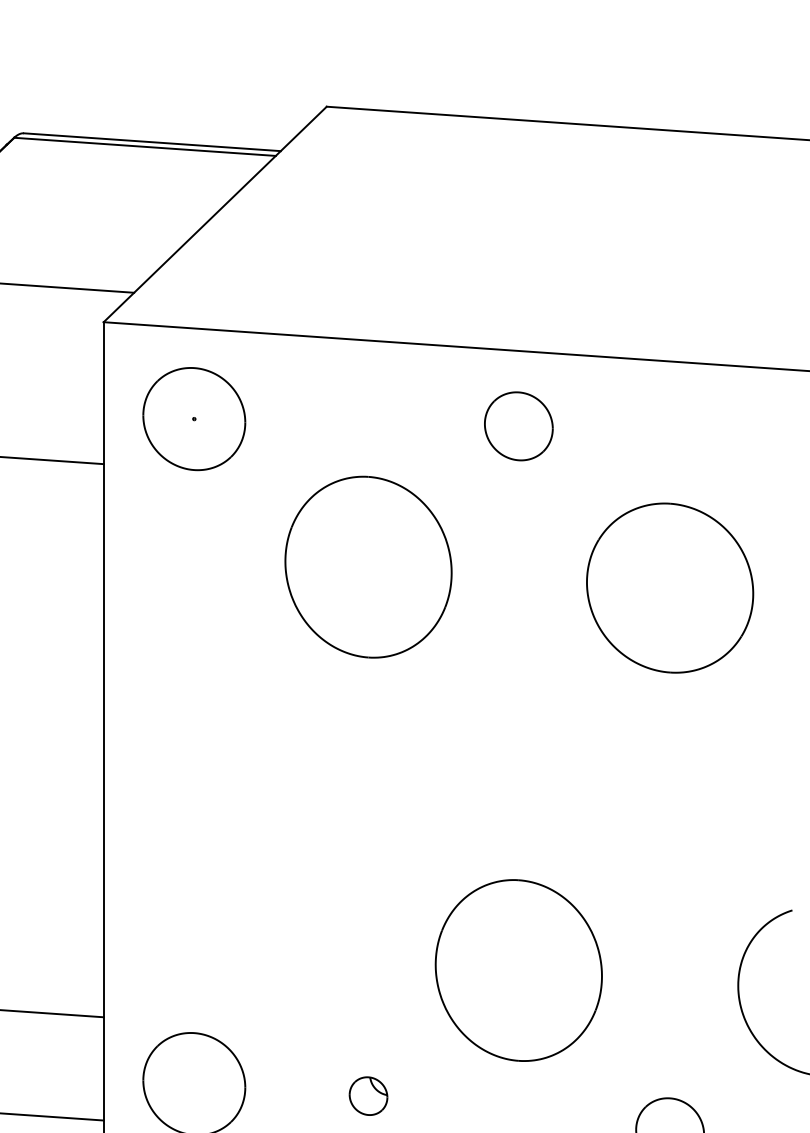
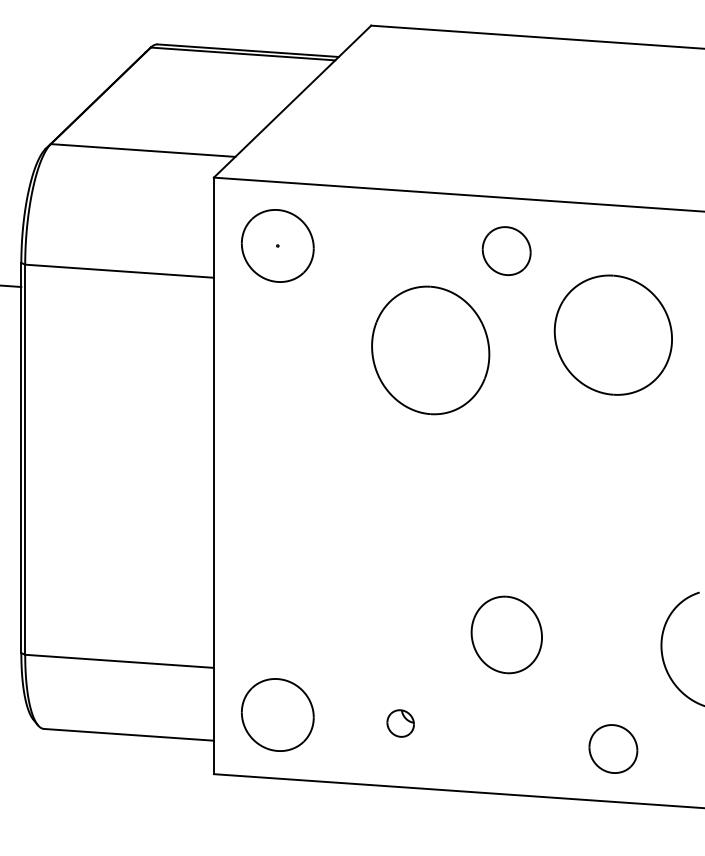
part: (368, 567) -> (430, 350), moved
part: (668, 587) -> (612, 334), moved
part: (518, 969) -> (506, 634), size x0.6

